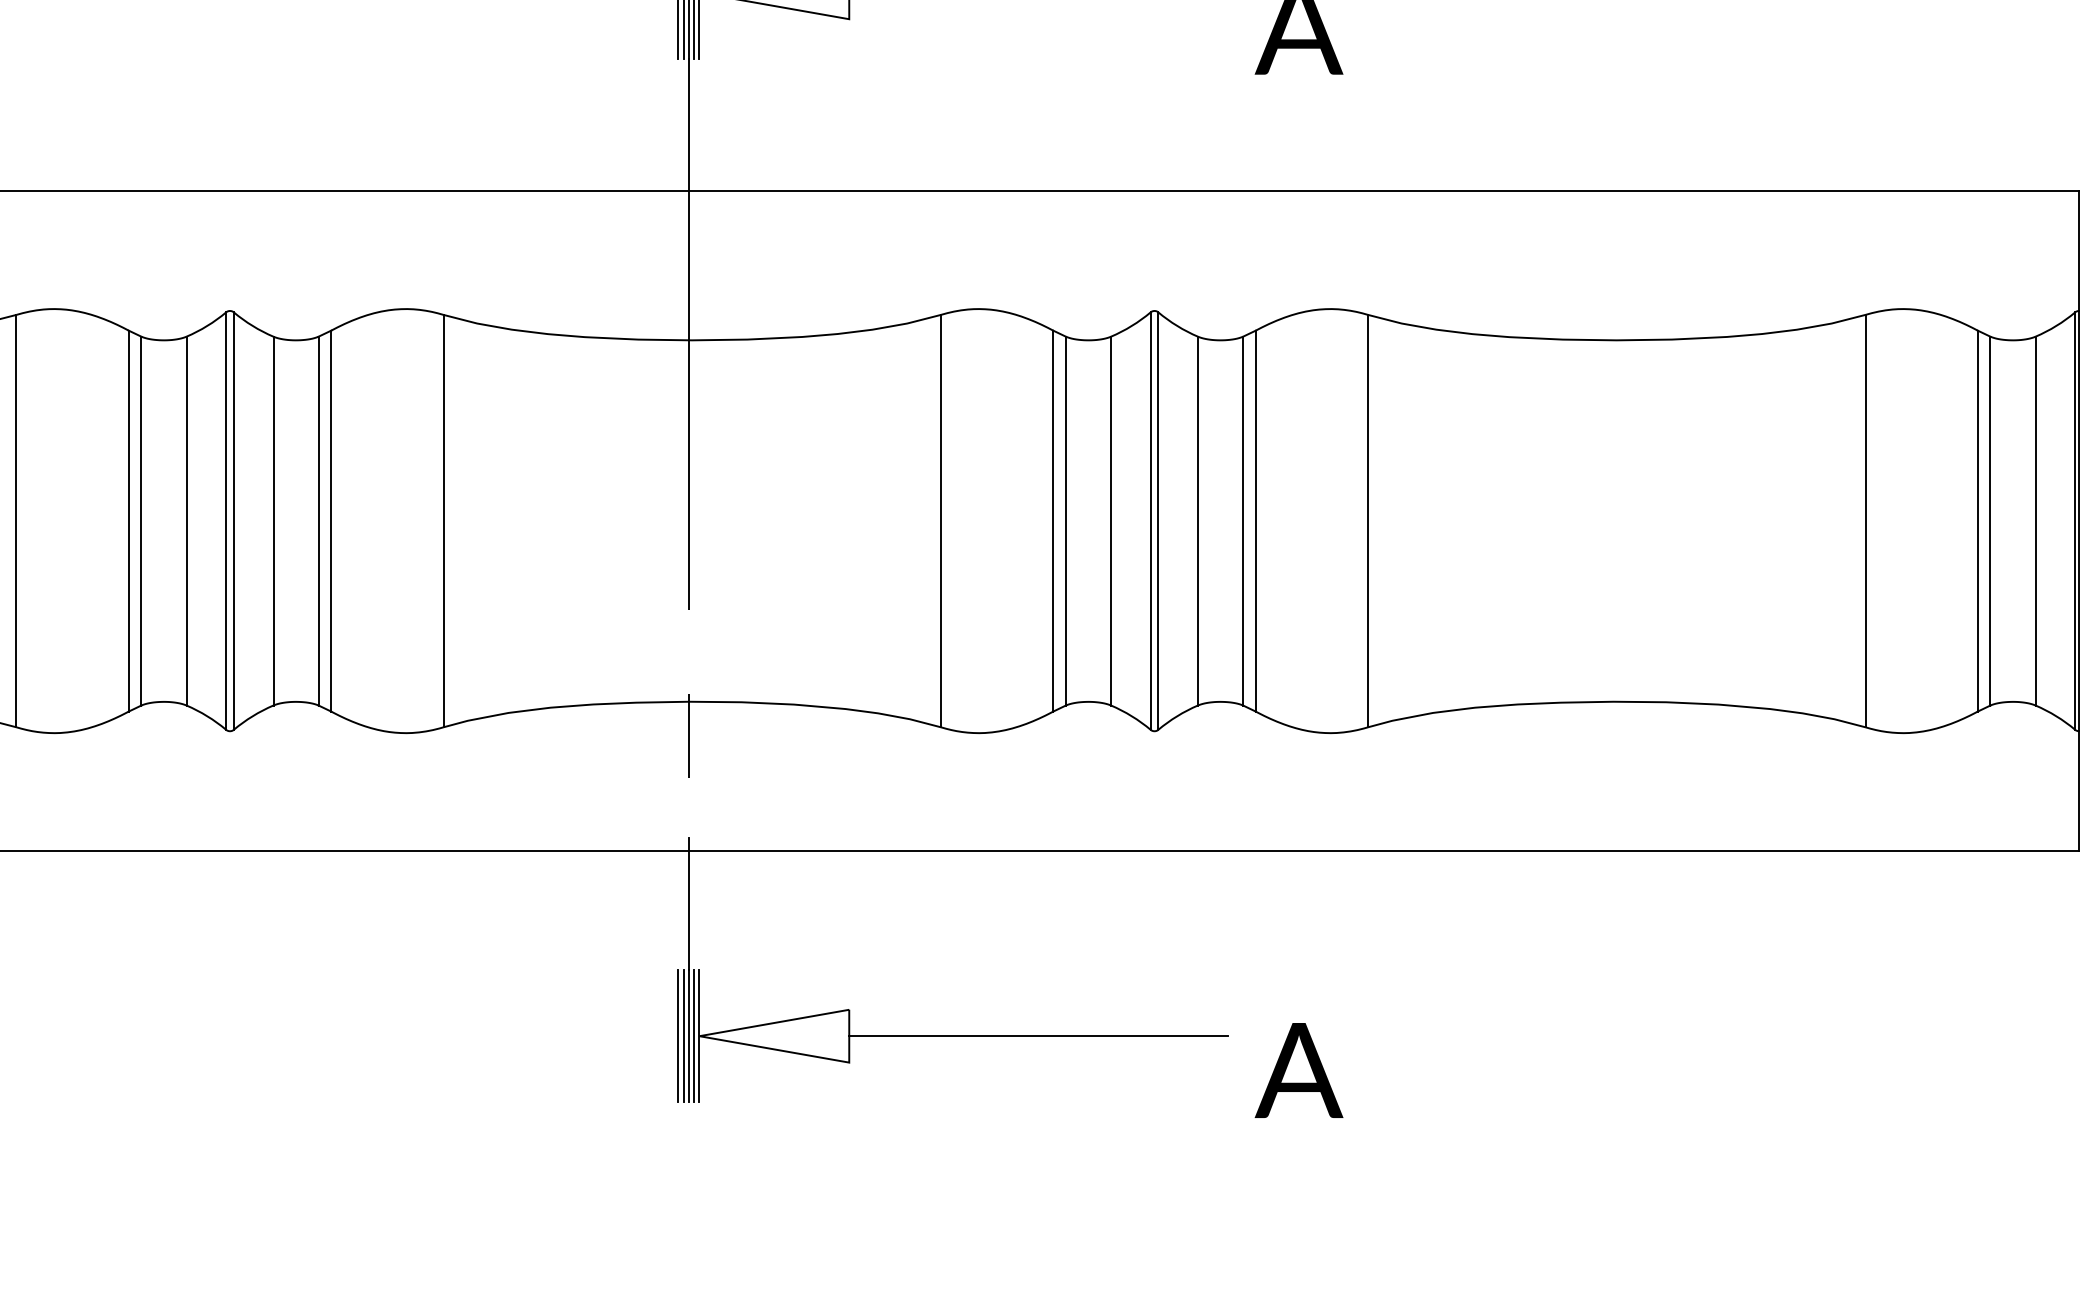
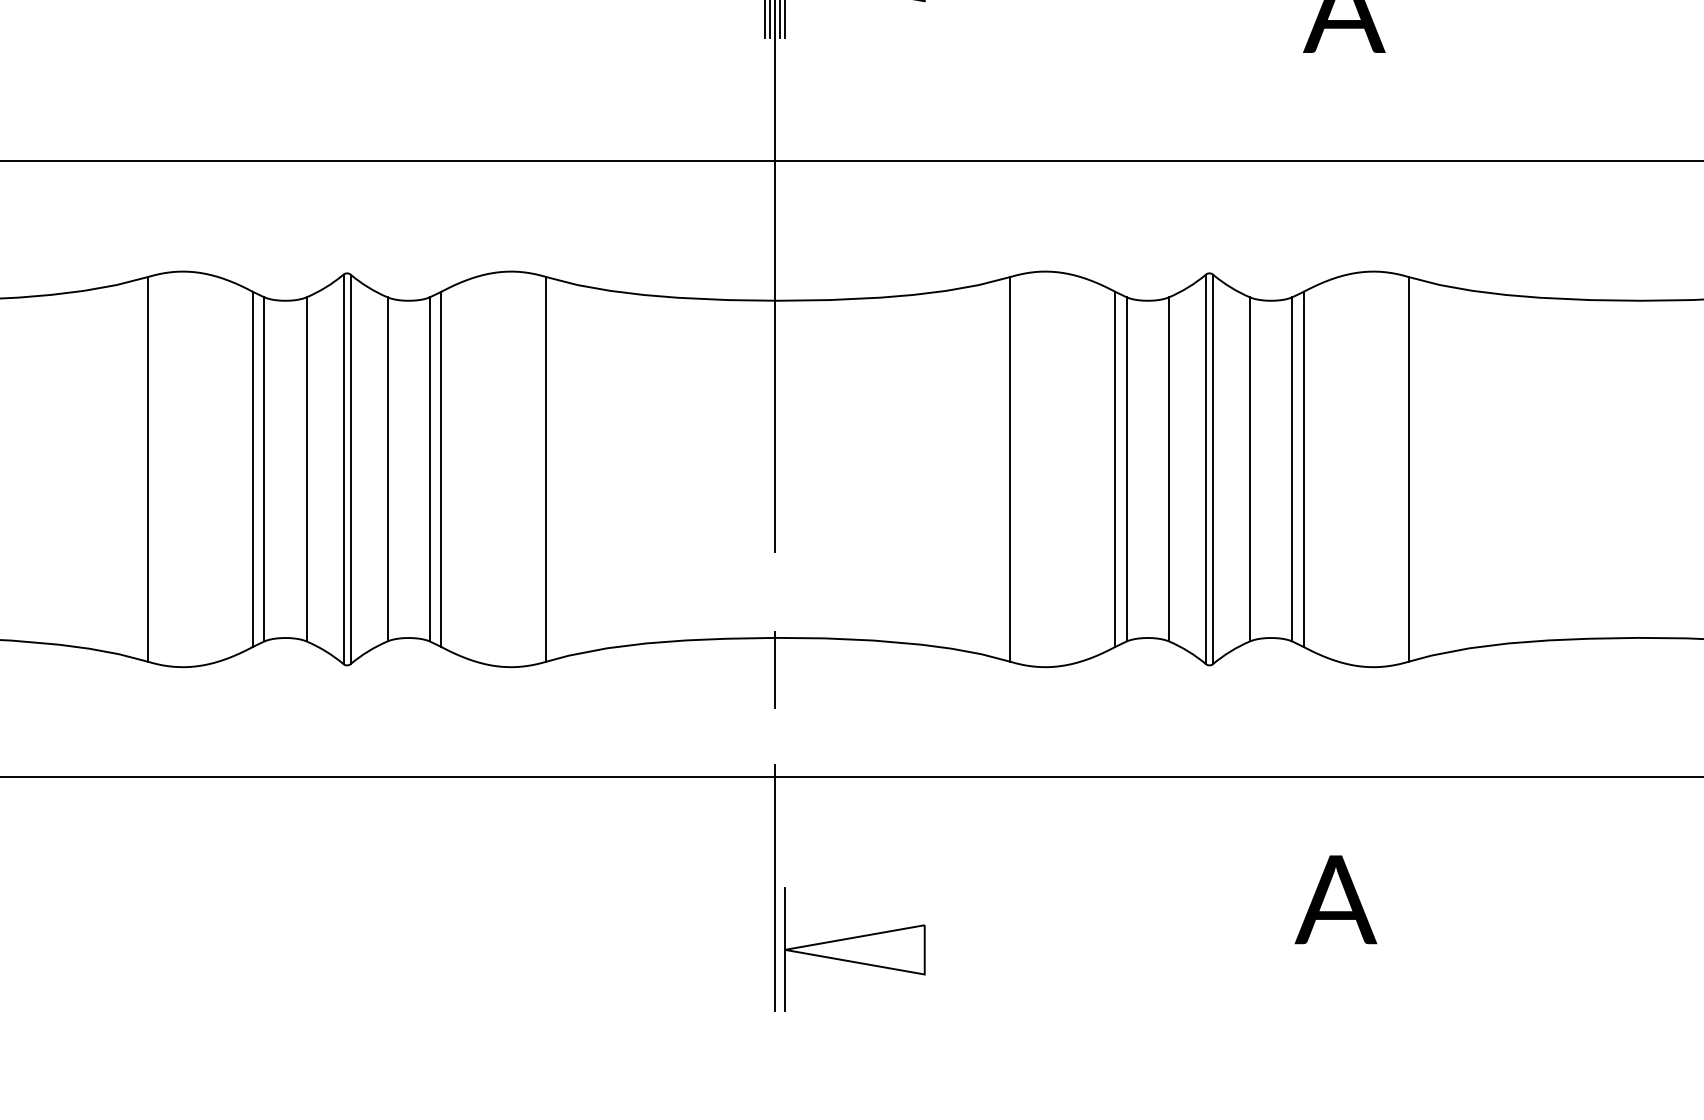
line: (678, 1036) -> (765, 950), removed
line: (683, 1036) -> (770, 950), removed
line: (694, 1036) -> (780, 950), removed
line: (1038, 1036) -> (1101, 950), removed
text: (1298, 1070) -> (1335, 899), moved

